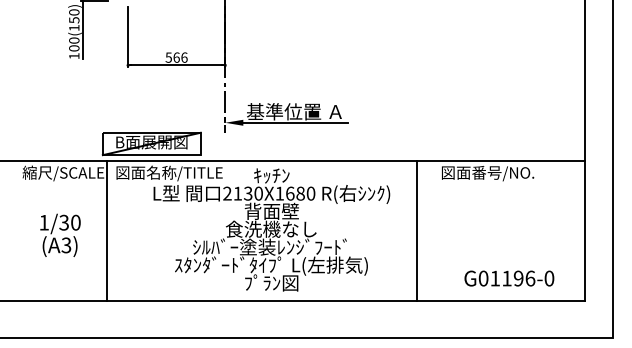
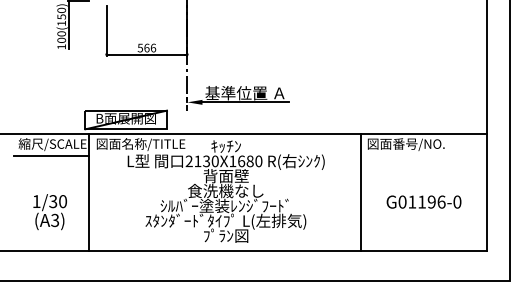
line: (62, 187) -> (51, 156), added
line: (417, 231) -> (361, 192), moved
text: (59, 235) -> (49, 212), moved
text: (508, 277) -> (423, 201), moved

